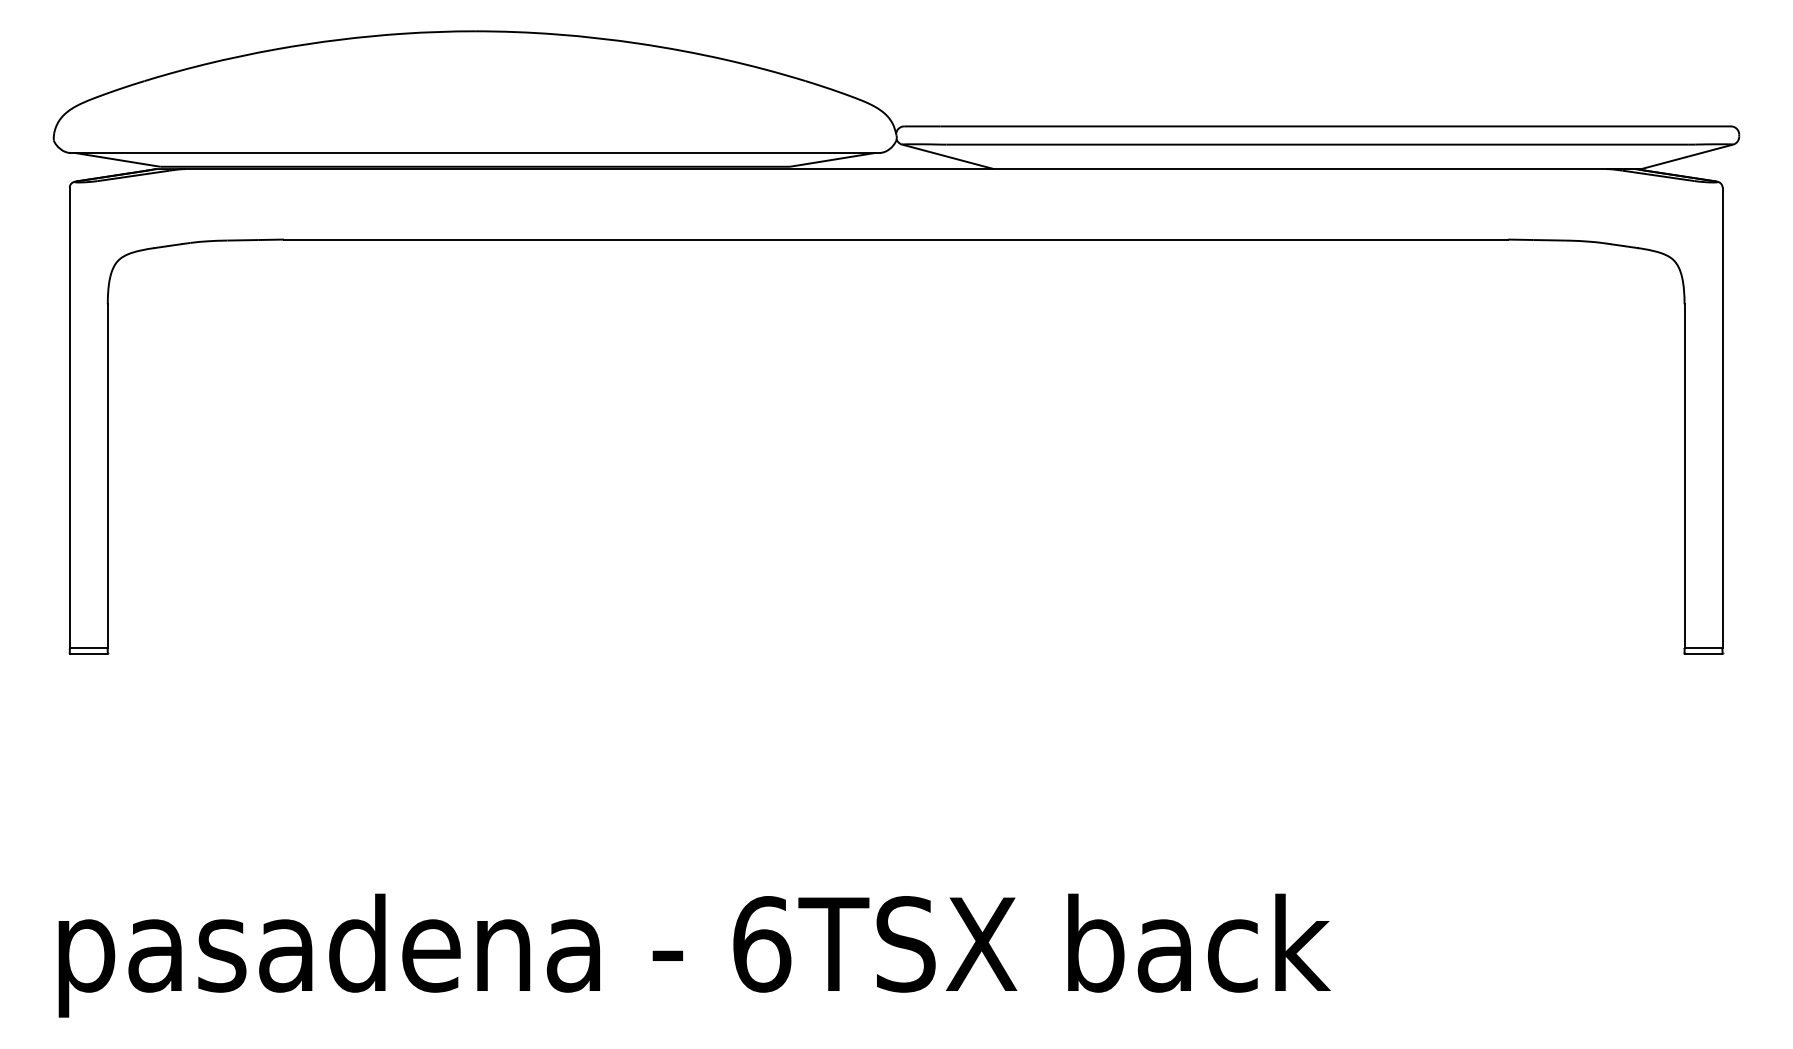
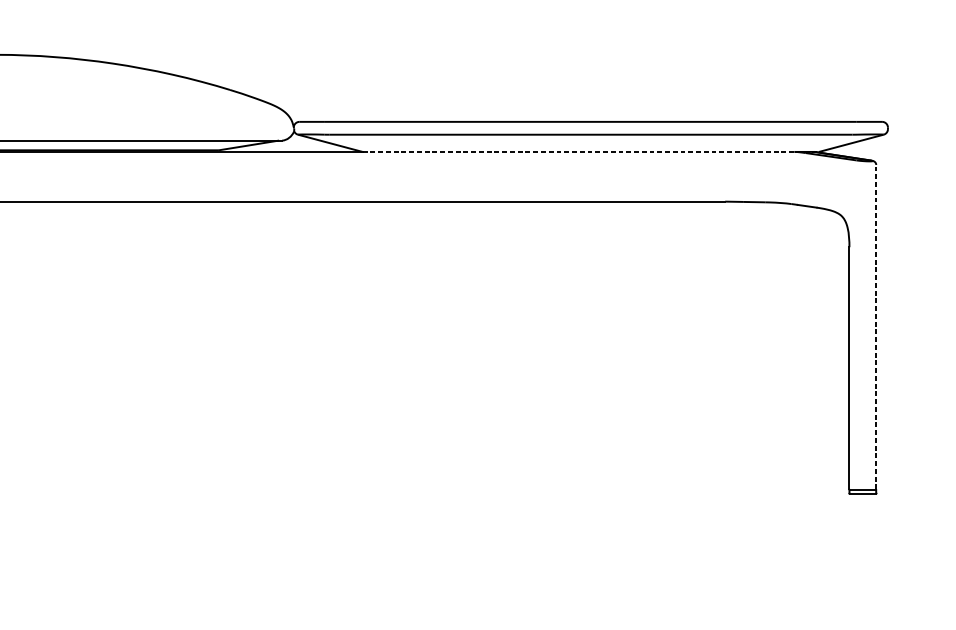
line: (1317, 169) -> (590, 152), solid -> dashed
line: (1722, 417) -> (876, 327), solid -> dashed

